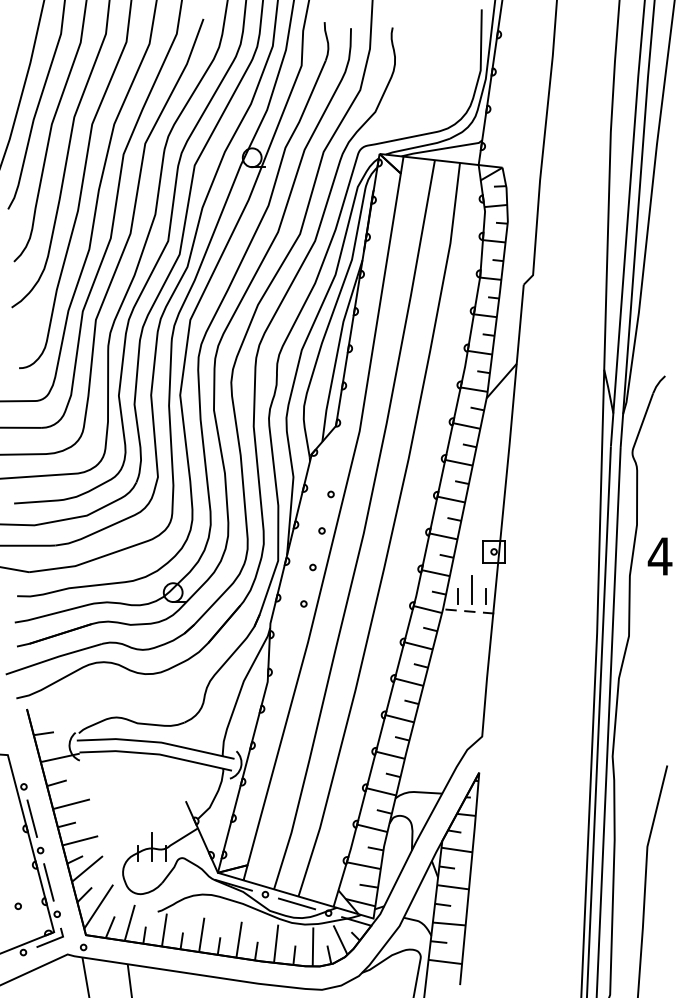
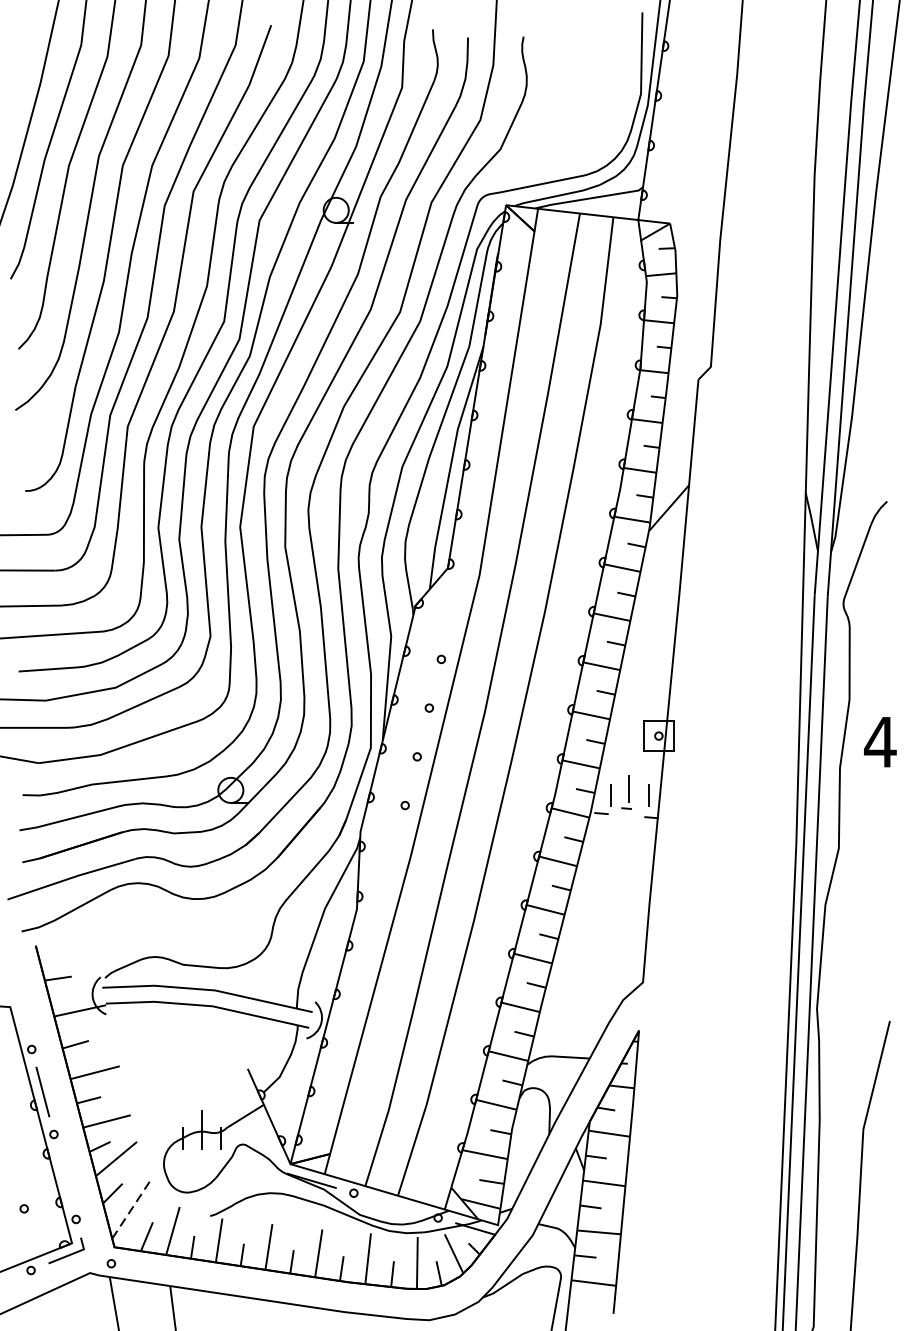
part: (469, 593) -> (626, 791), size x0.7
line: (48, 882) -> (64, 1177), removed
line: (296, 903) -> (395, 1205), removed
line: (99, 906) -> (132, 1209), solid -> dashed

